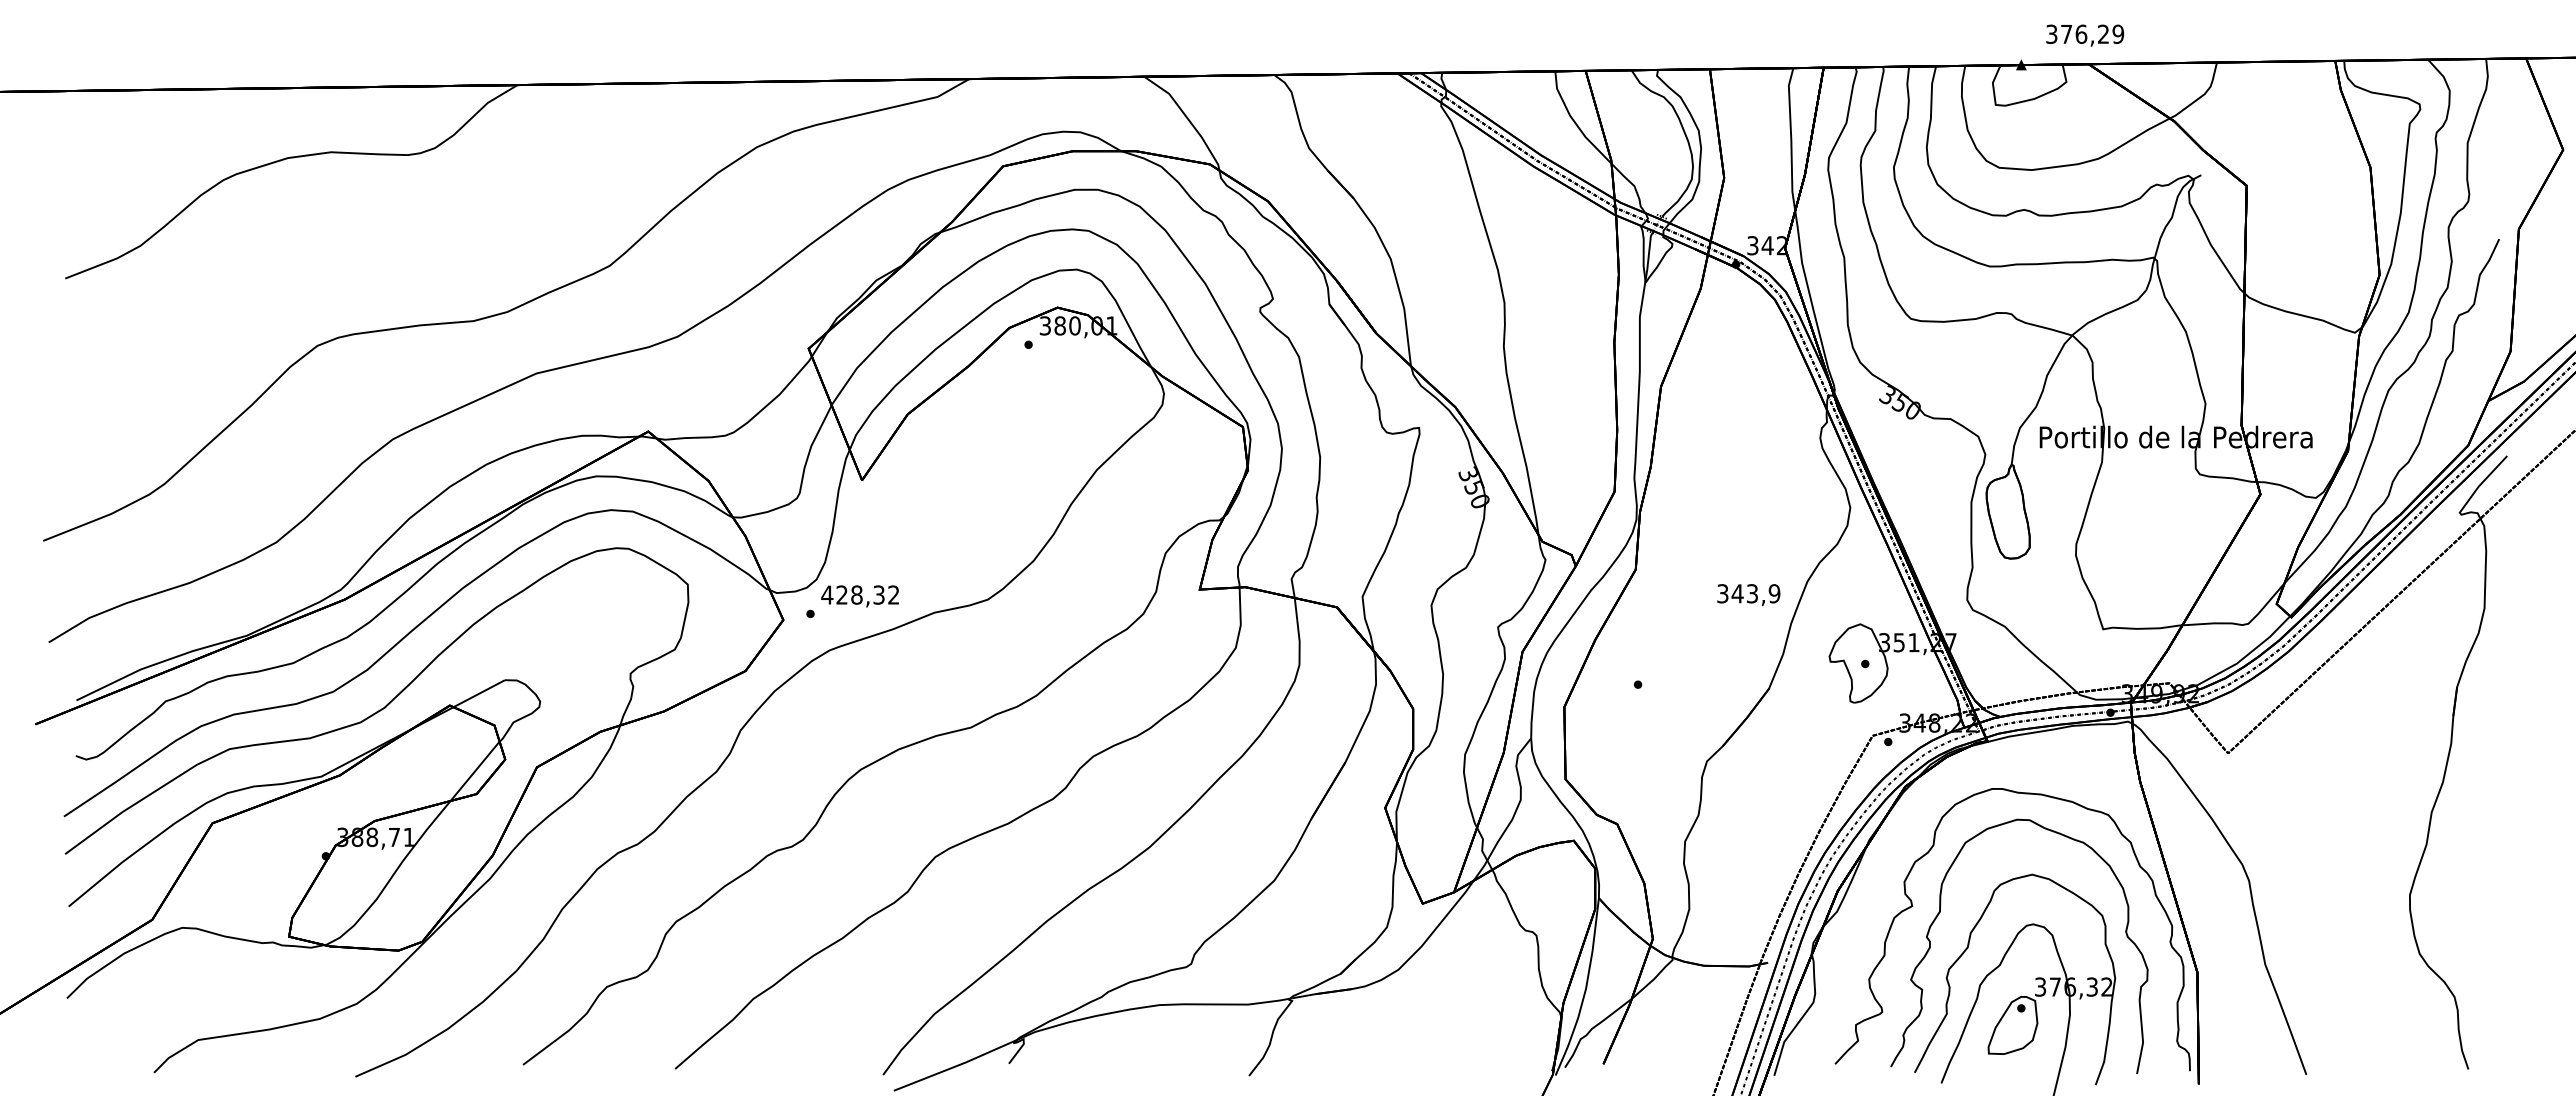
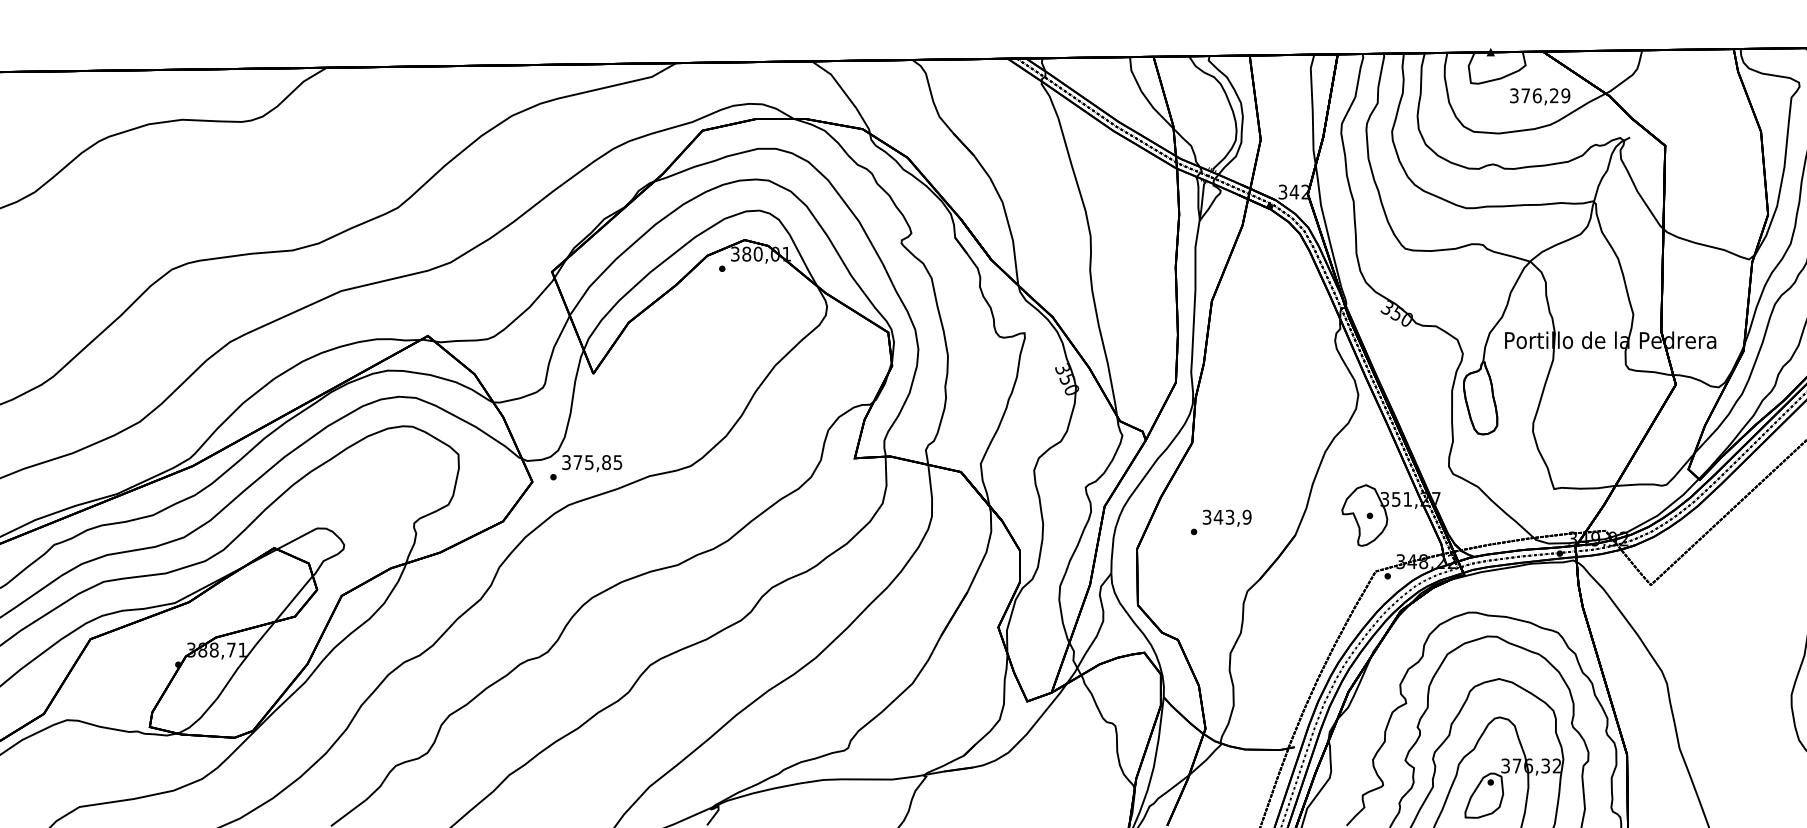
text: (2085, 35) -> (1540, 96), moved
text: (860, 594) -> (592, 462), 428,32 -> 375,85
text: (1748, 595) -> (1226, 518), moved

